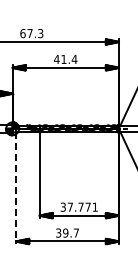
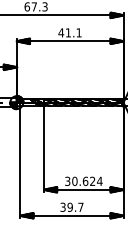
text: (74, 59) -> (79, 32), 41.4 -> 41.1
line: (16, 188) -> (20, 162), dashed -> solid
text: (82, 206) -> (87, 180), 37.771 -> 30.624

